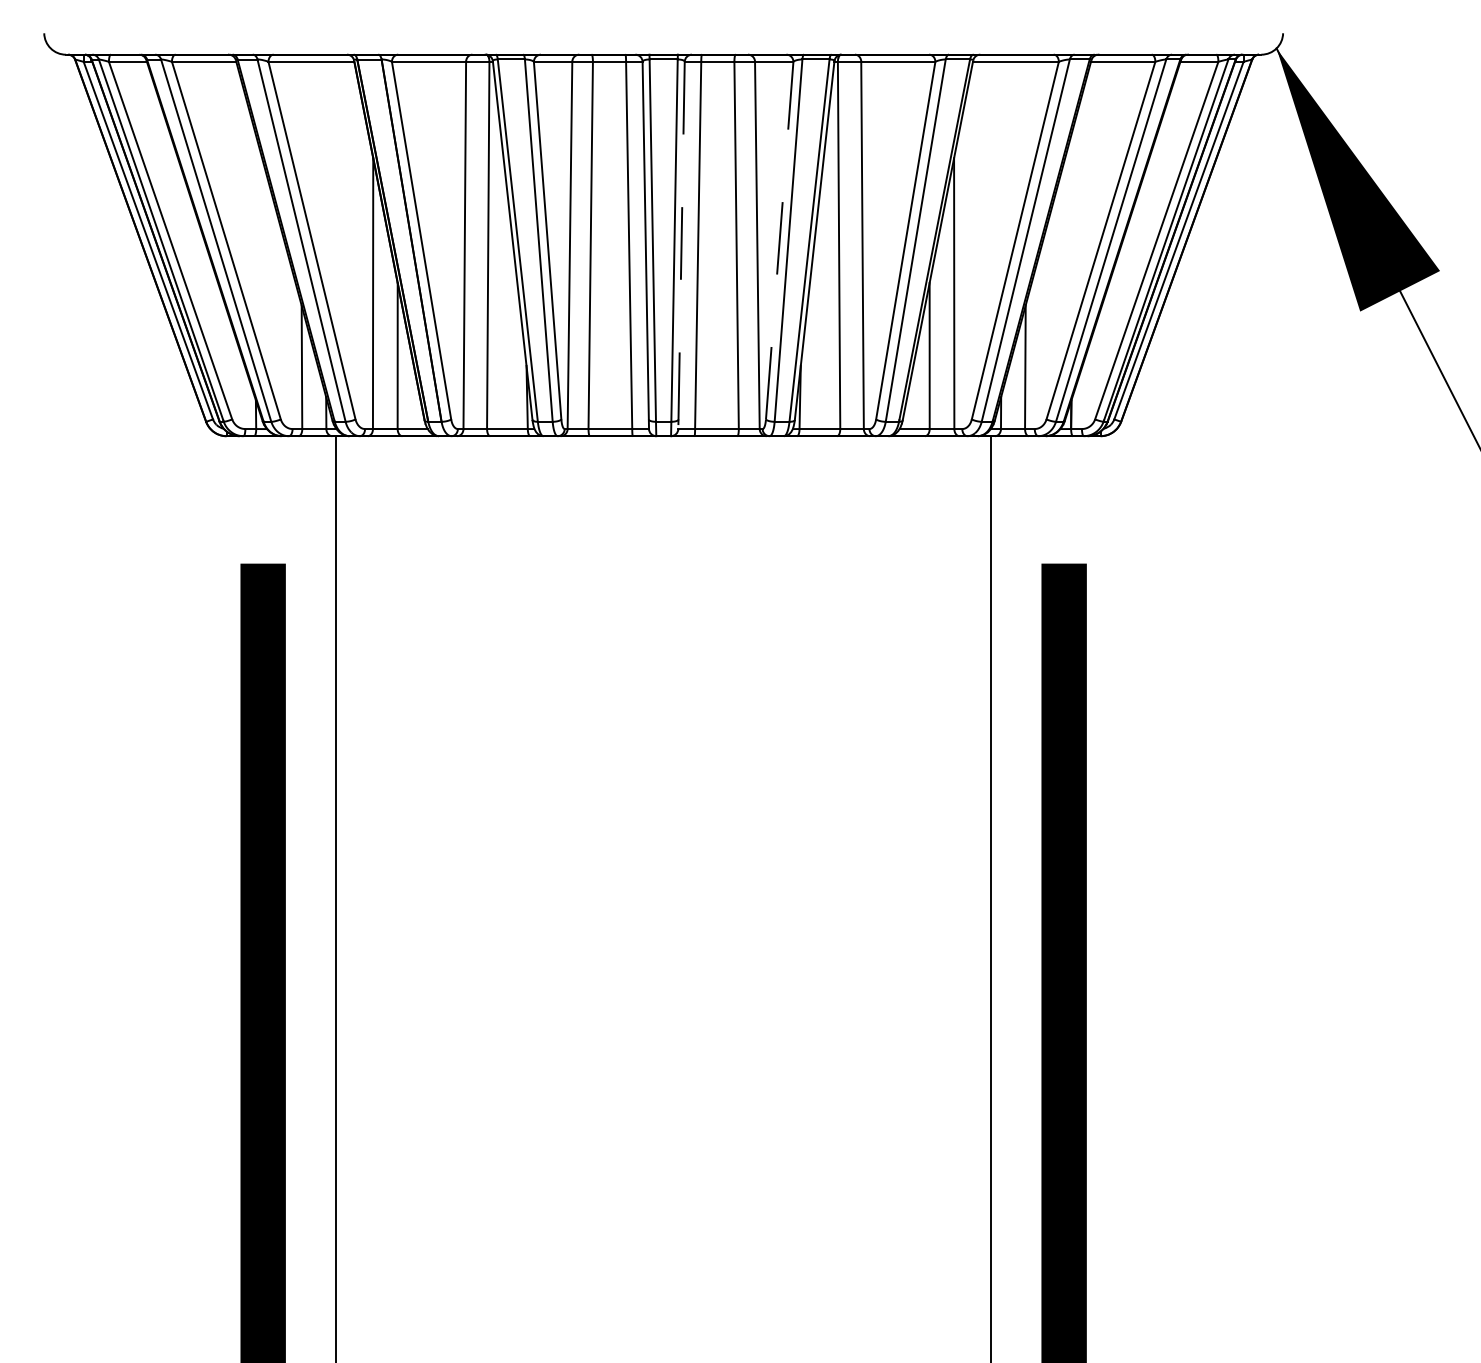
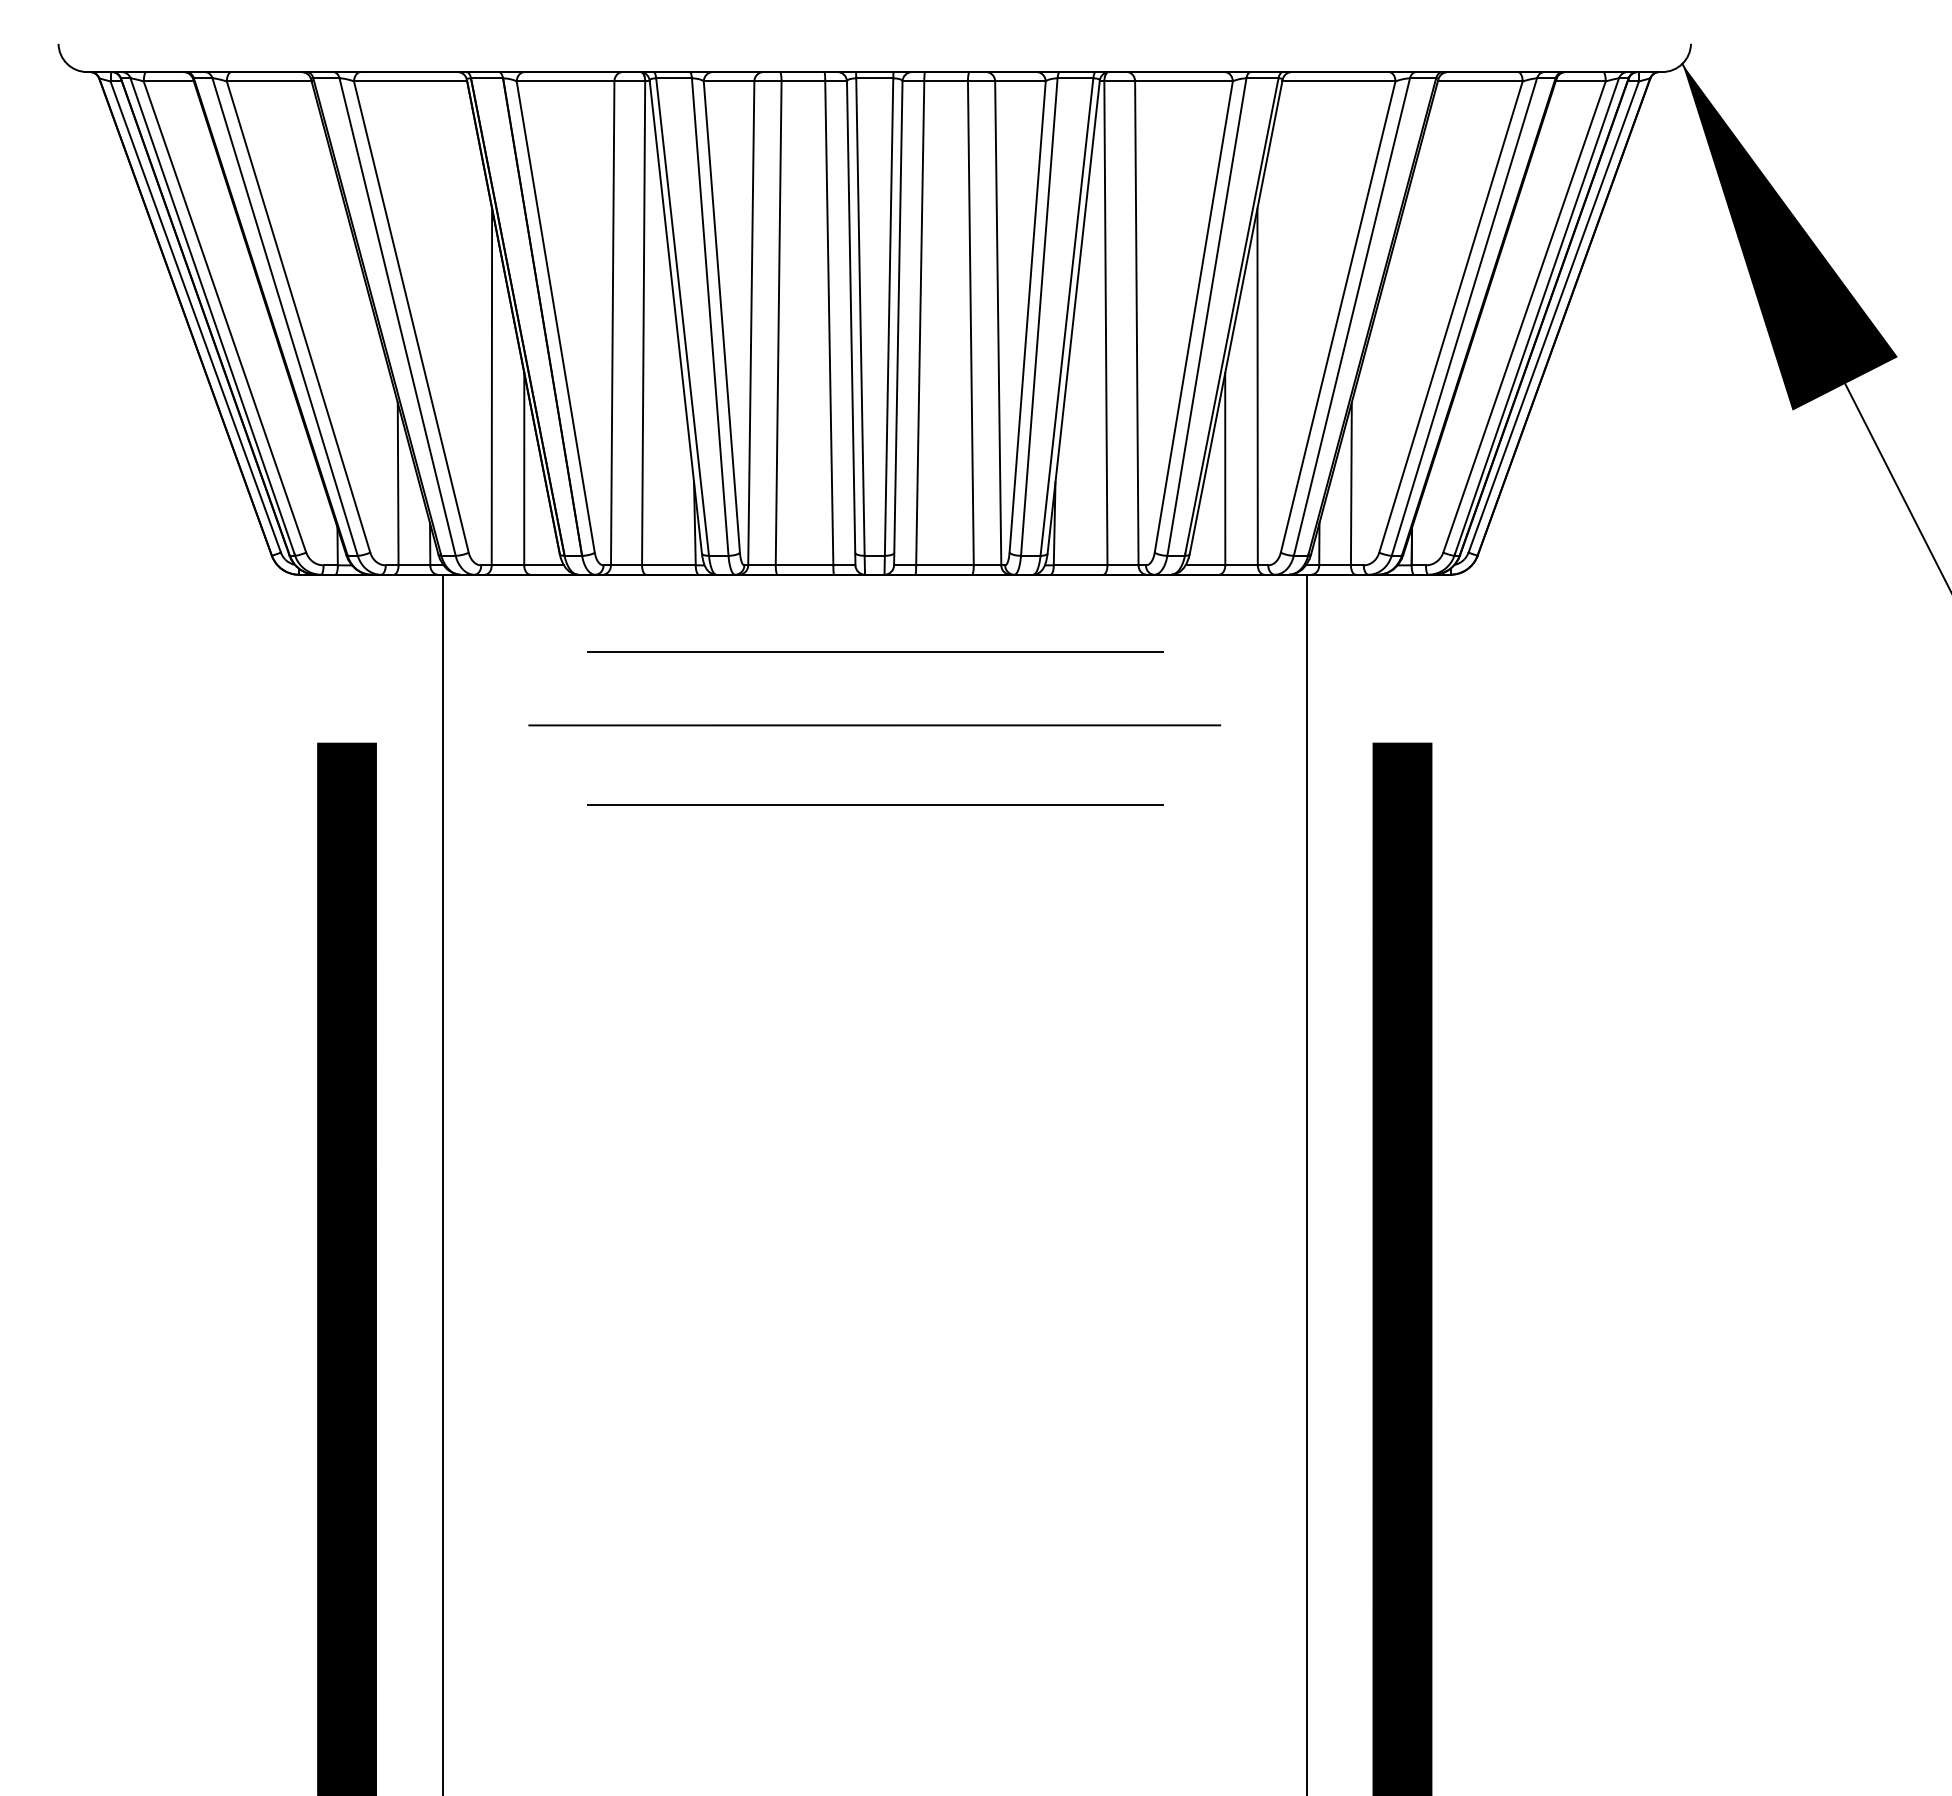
line: (779, 240) -> (1027, 316), dashed -> solid
line: (681, 245) -> (898, 323), dashed -> solid
line: (663, 495) -> (874, 652), added
line: (663, 550) -> (874, 725), added
line: (663, 610) -> (874, 804), added

